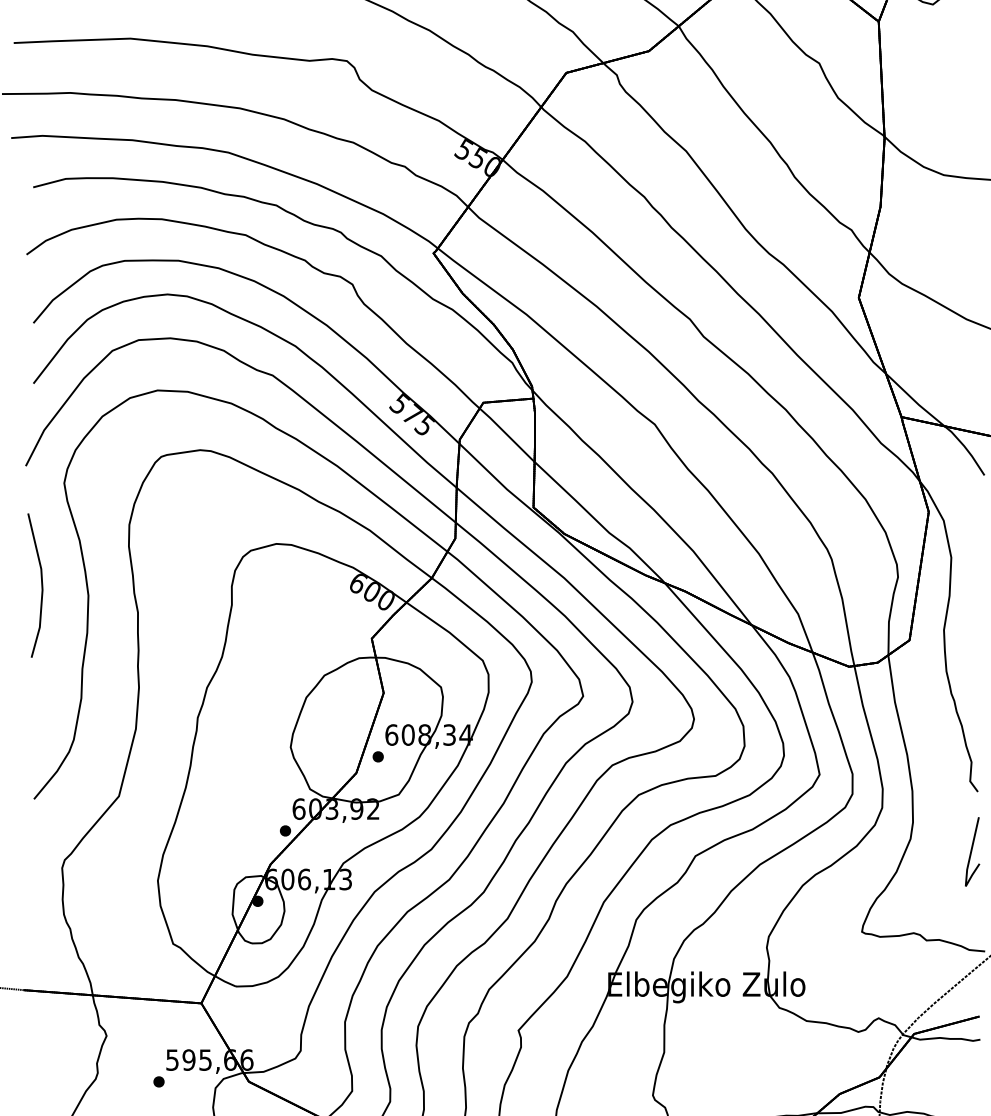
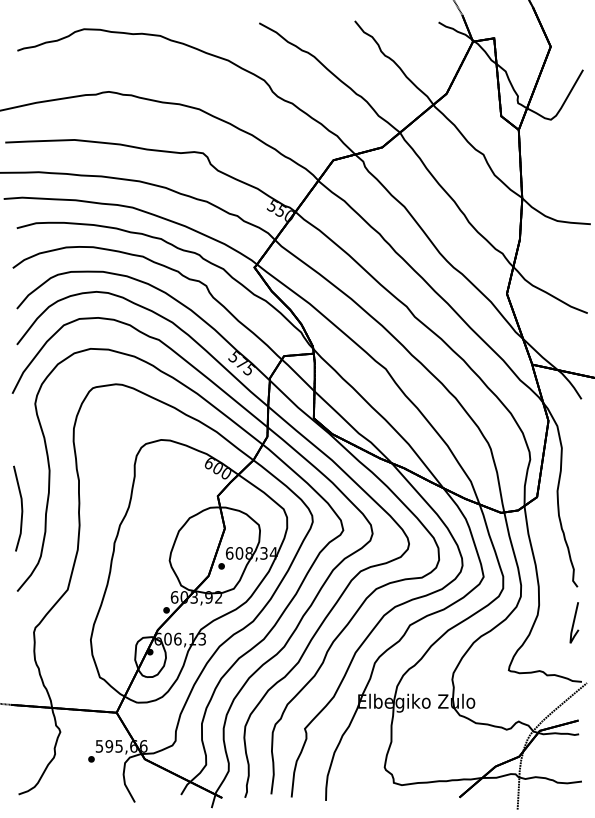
line: (41, 585) -> (21, 508), moved

